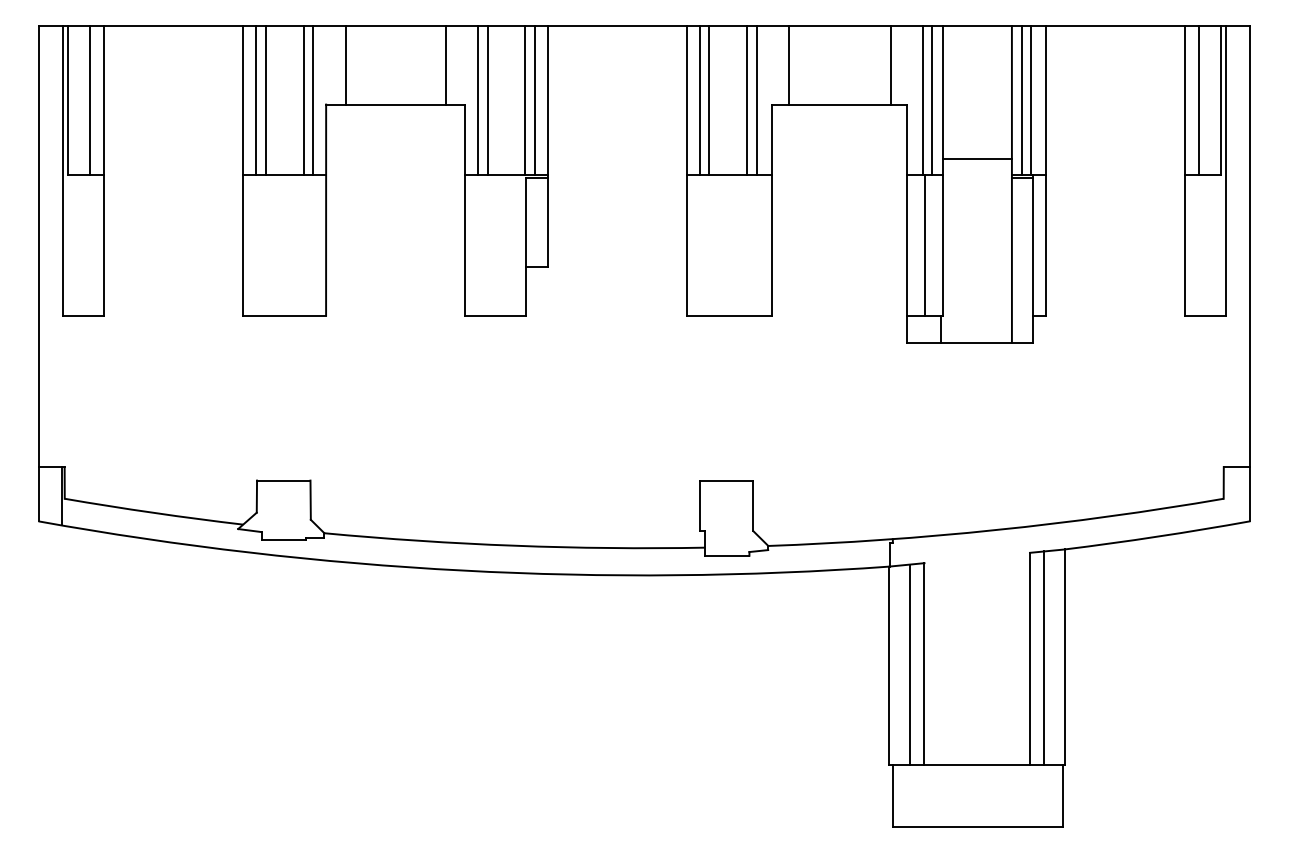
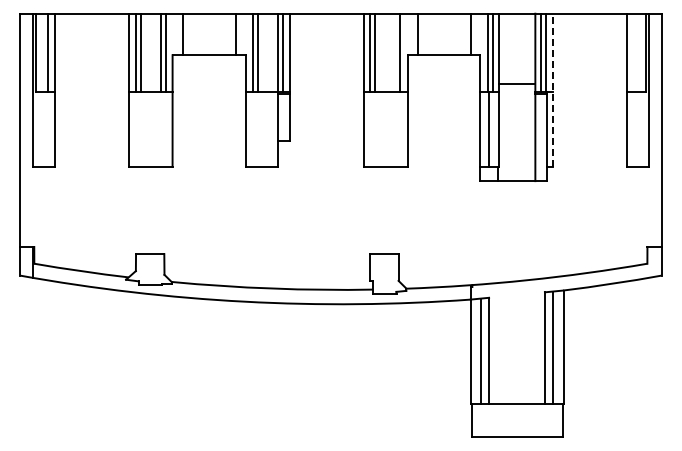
line: (747, 99) -> (395, 52), removed
line: (1199, 99) -> (634, 52), removed
line: (1046, 171) -> (553, 90), solid -> dashed

